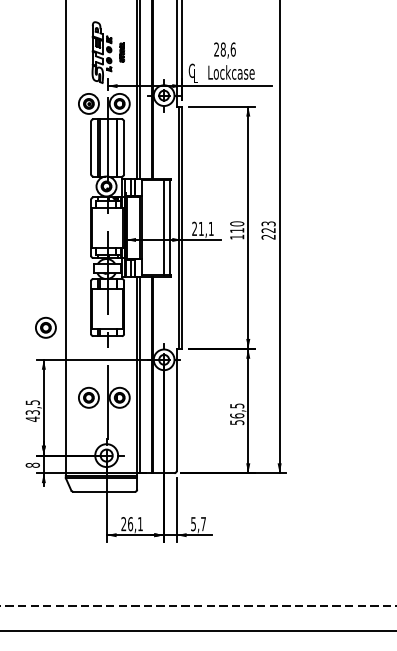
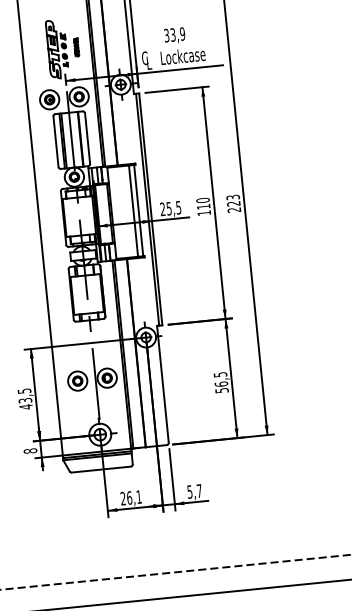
text: (224, 49) -> (174, 34), 28,6 -> 33,9
text: (205, 229) -> (173, 208), 21,1 -> 25,5
part: (45, 327) -> (29, 317), removed

